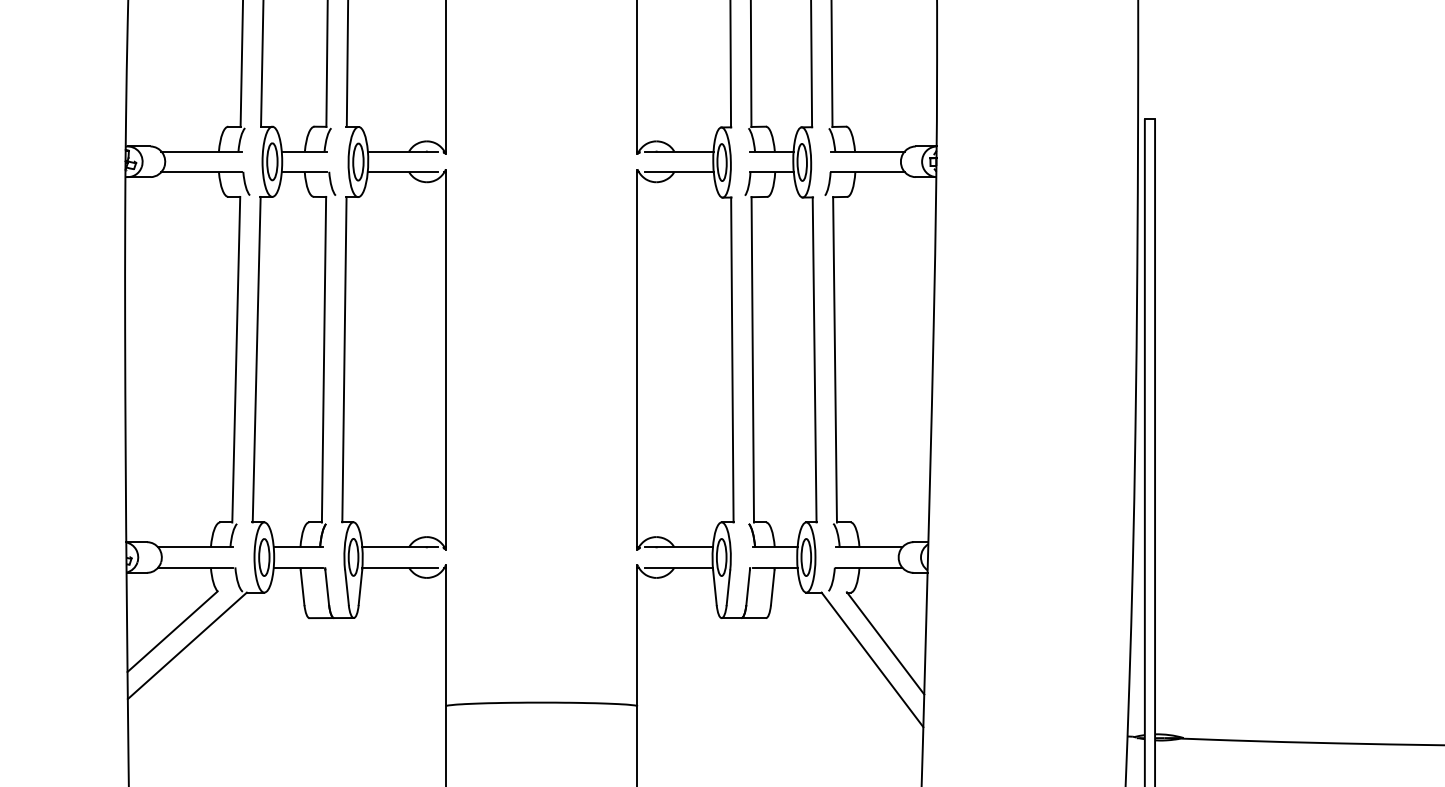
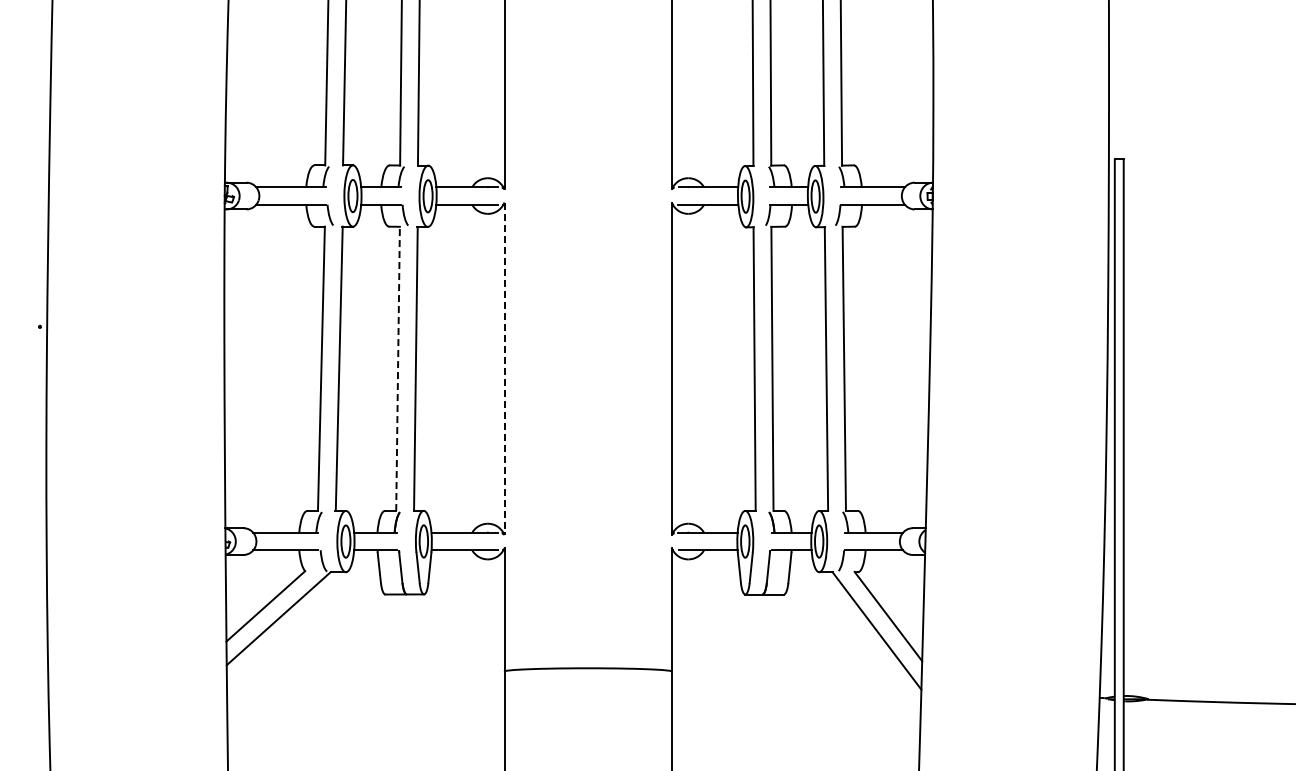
line: (324, 359) -> (398, 368), solid -> dashed
line: (445, 359) -> (504, 368), solid -> dashed

